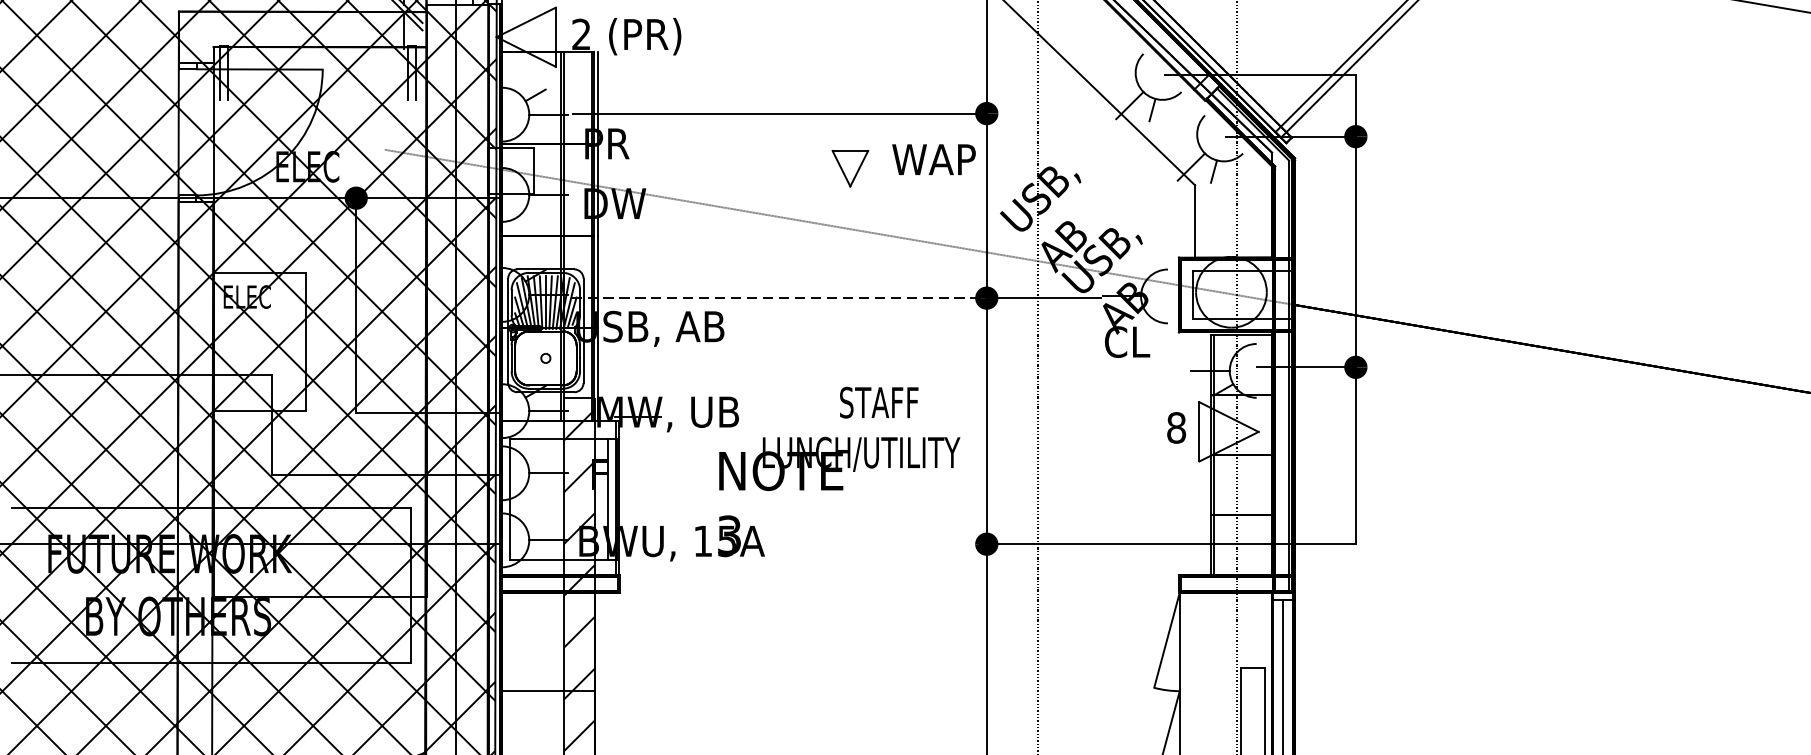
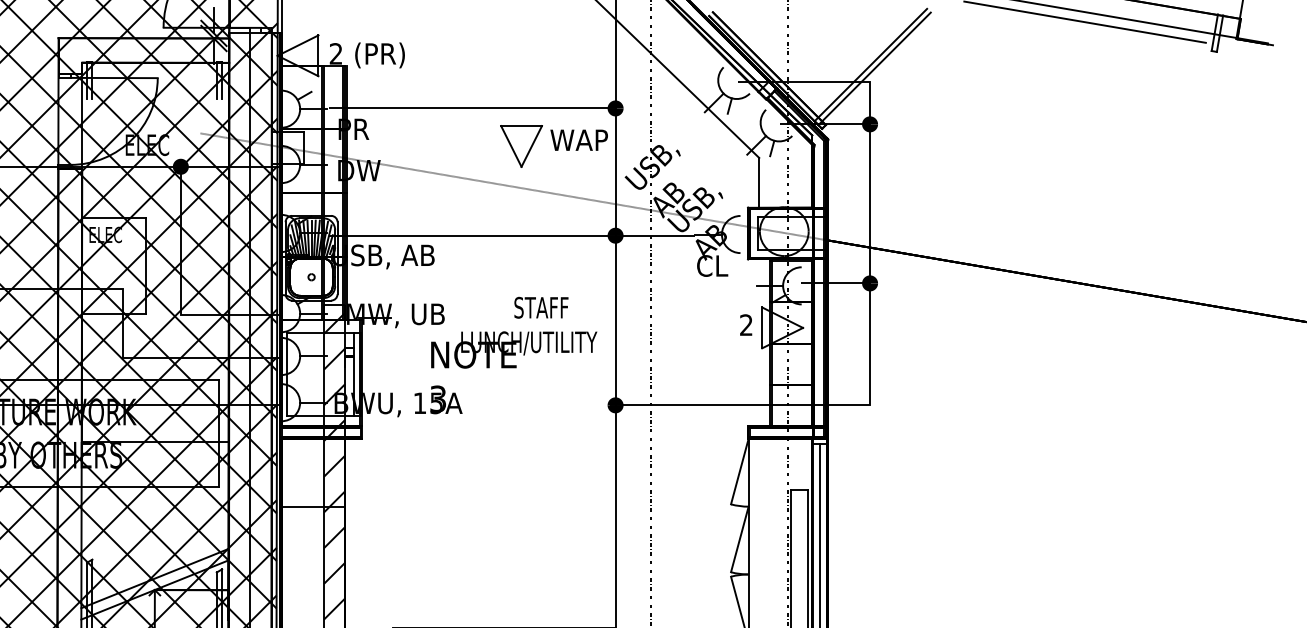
part: (850, 168) -> (521, 146), size x1.67
line: (779, 297) -> (472, 235), dashed -> solid
text: (1176, 428) -> (746, 325), 8 -> 2

